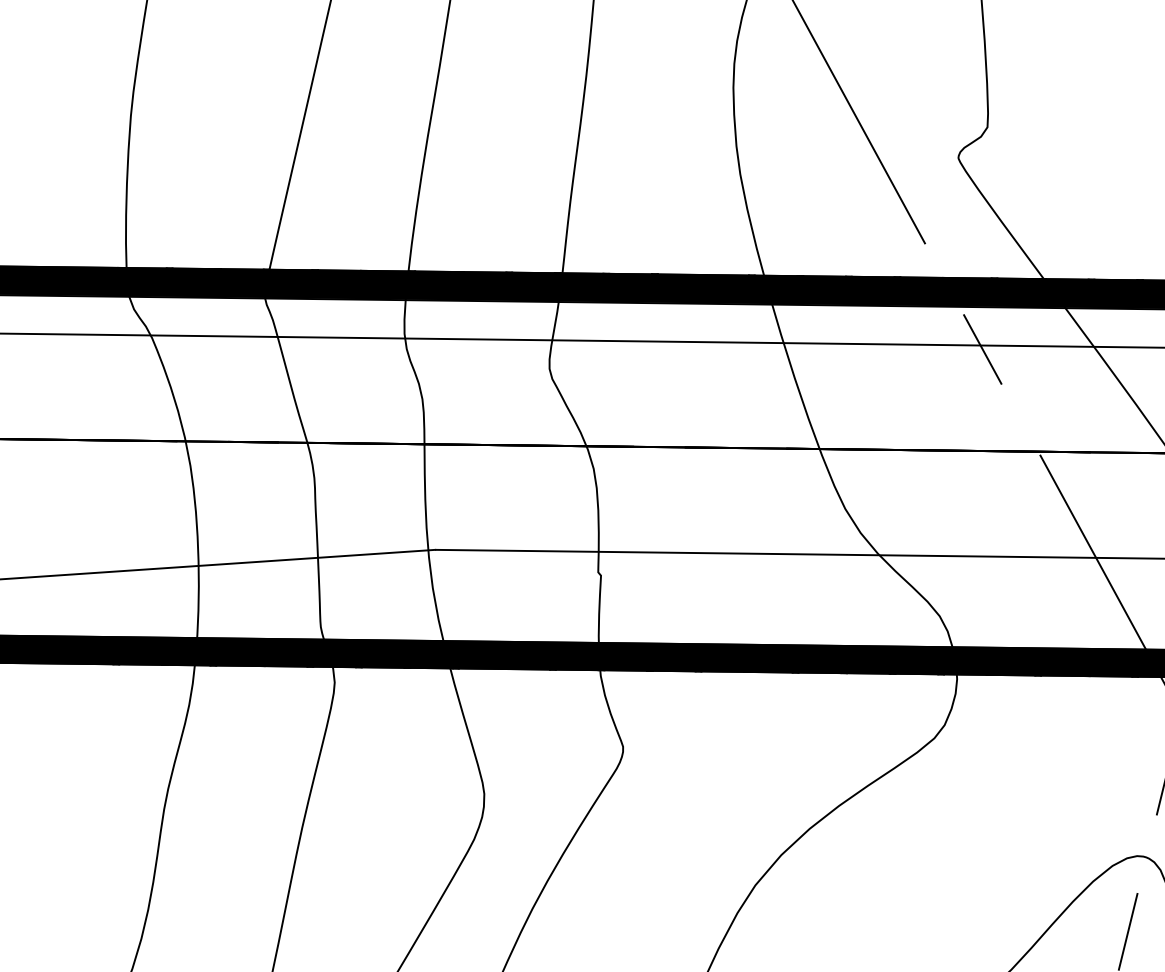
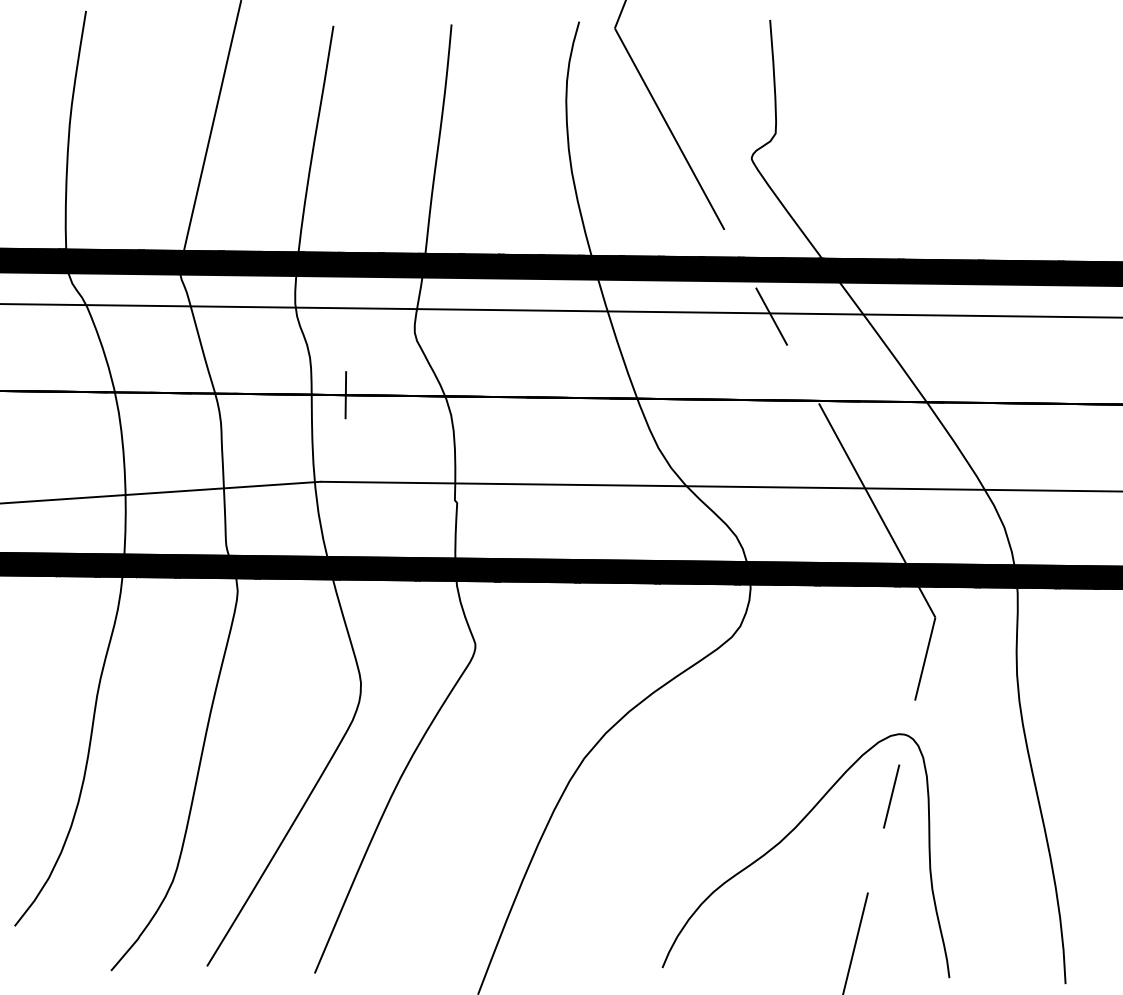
line: (465, 445) -> (345, 395), added

